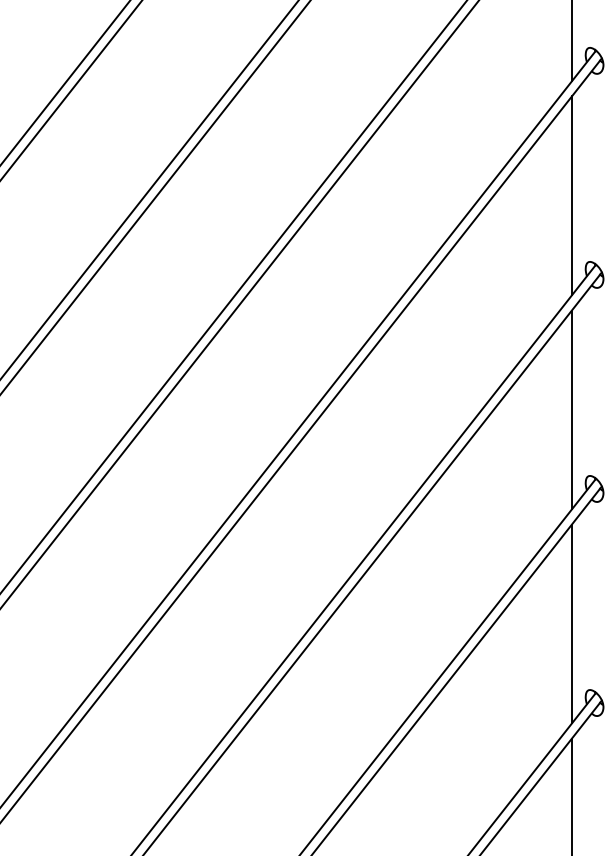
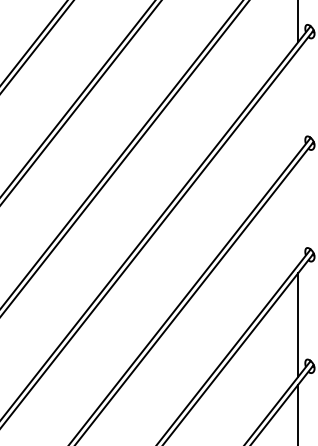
line: (572, 194) -> (298, 101), removed
line: (572, 409) -> (298, 213), removed

